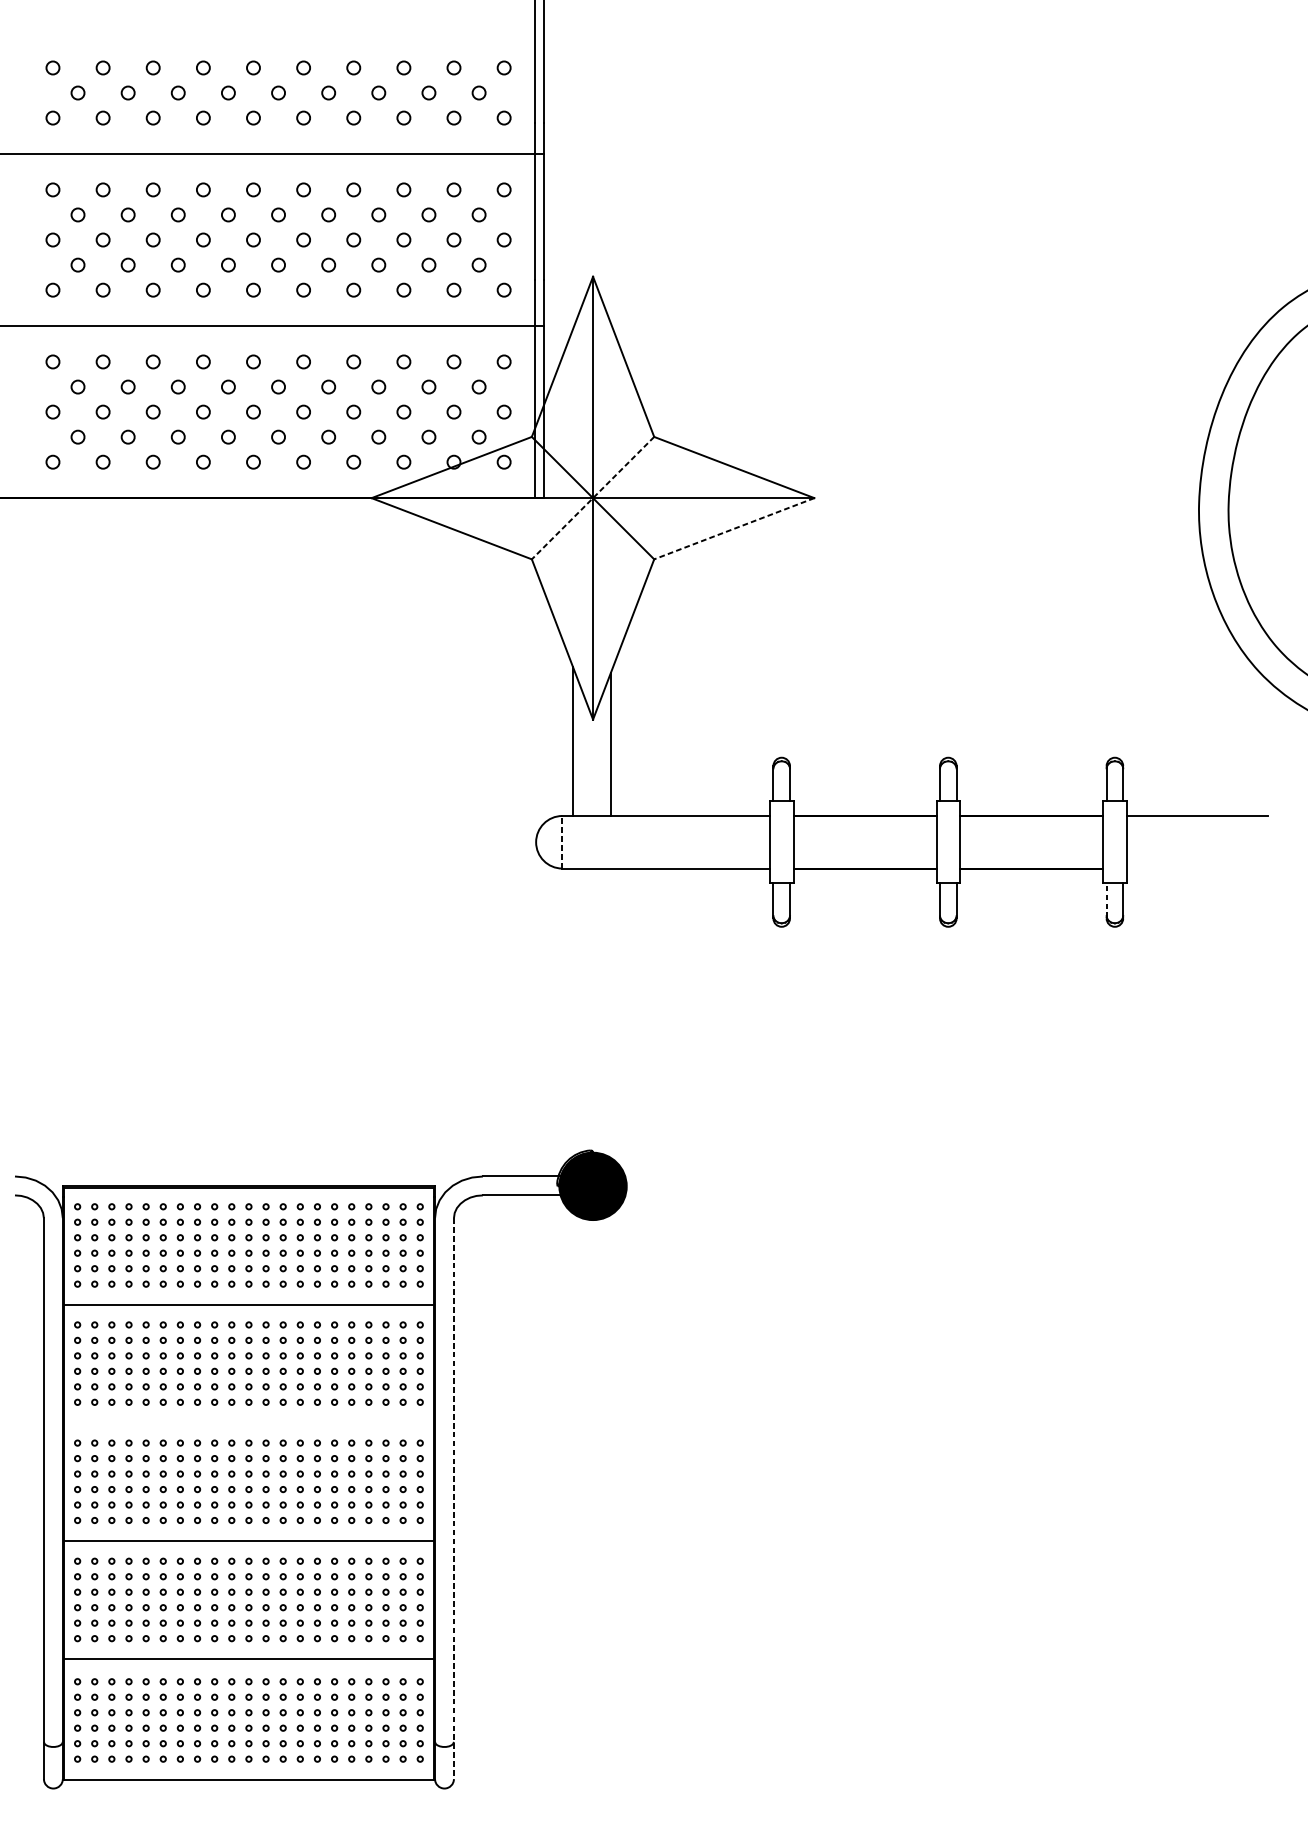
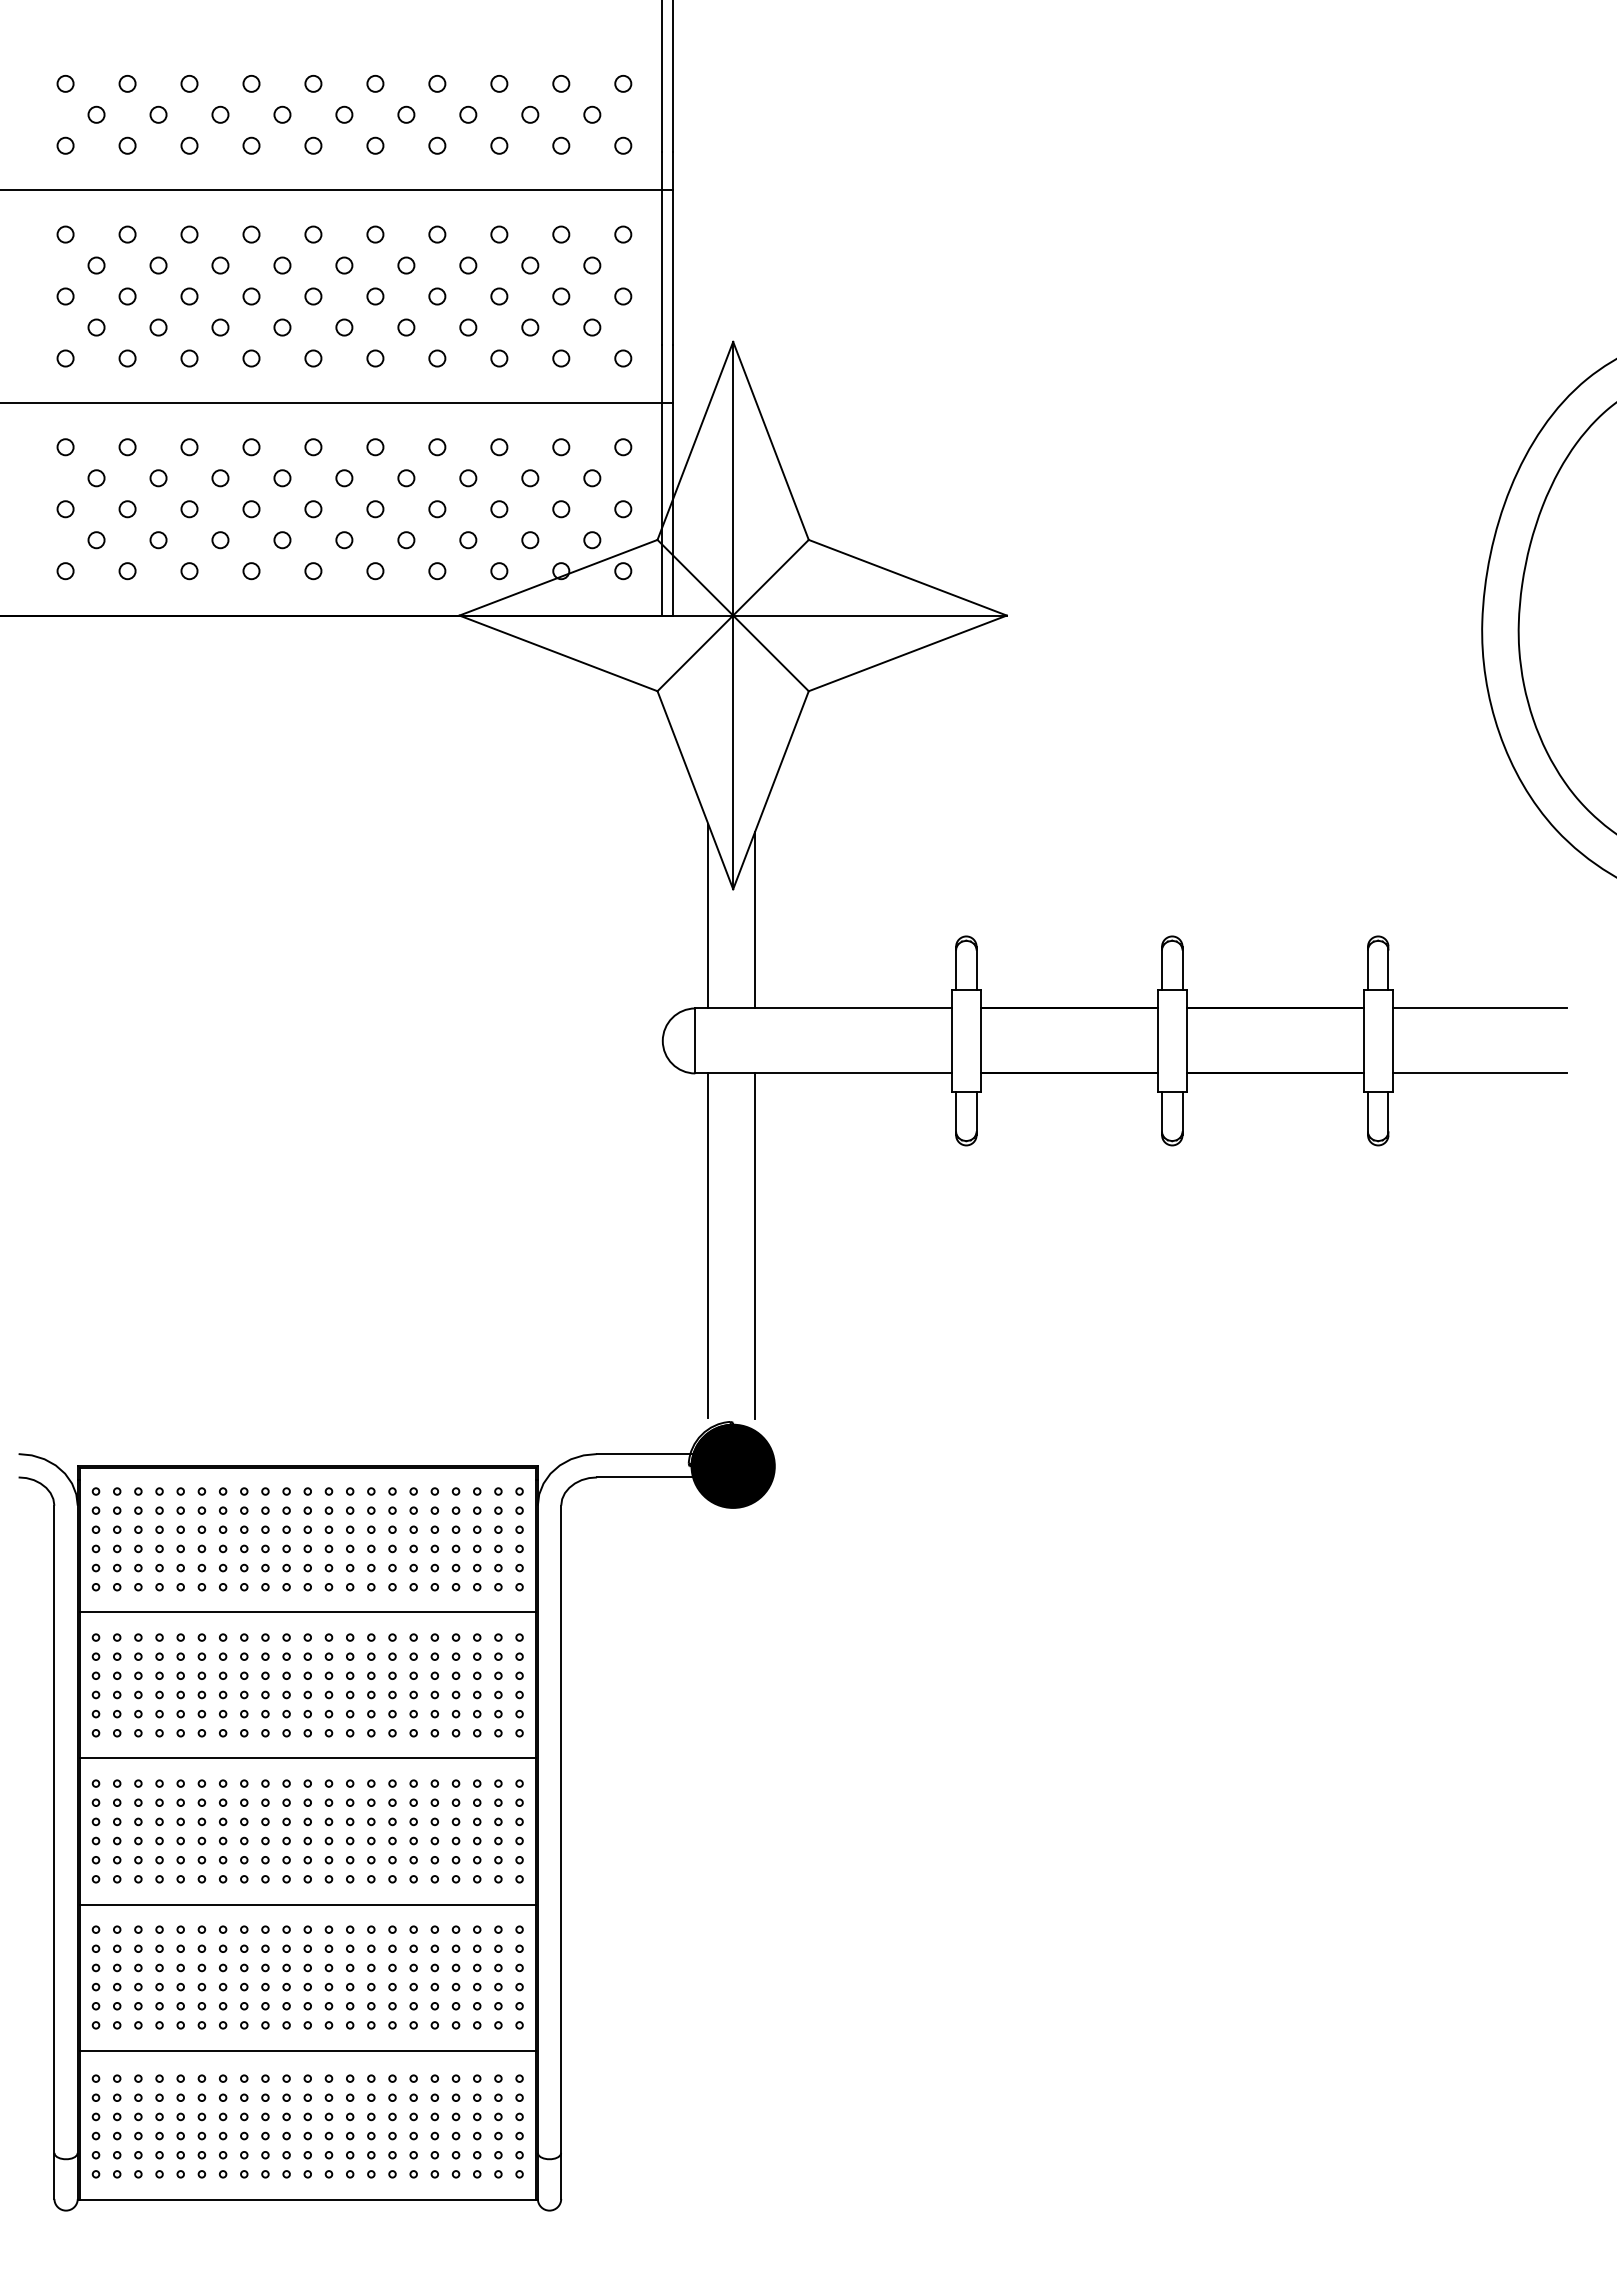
line: (593, 498) -> (733, 615), dashed -> solid
line: (734, 528) -> (907, 653), dashed -> solid
line: (562, 841) -> (695, 1040), dashed -> solid
line: (1196, 868) -> (1479, 1073), added
line: (1107, 900) -> (1368, 1113), dashed -> solid
line: (573, 1007) -> (708, 1245), added
line: (611, 1007) -> (755, 1245), added
line: (248, 1422) -> (307, 1758), added
line: (454, 1498) -> (561, 1852), dashed -> solid

